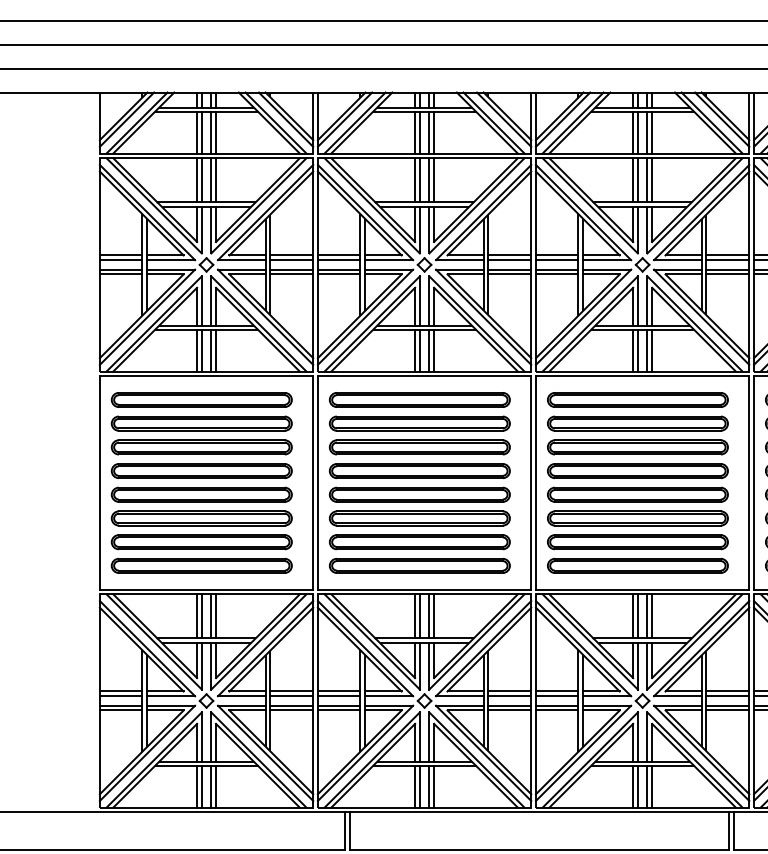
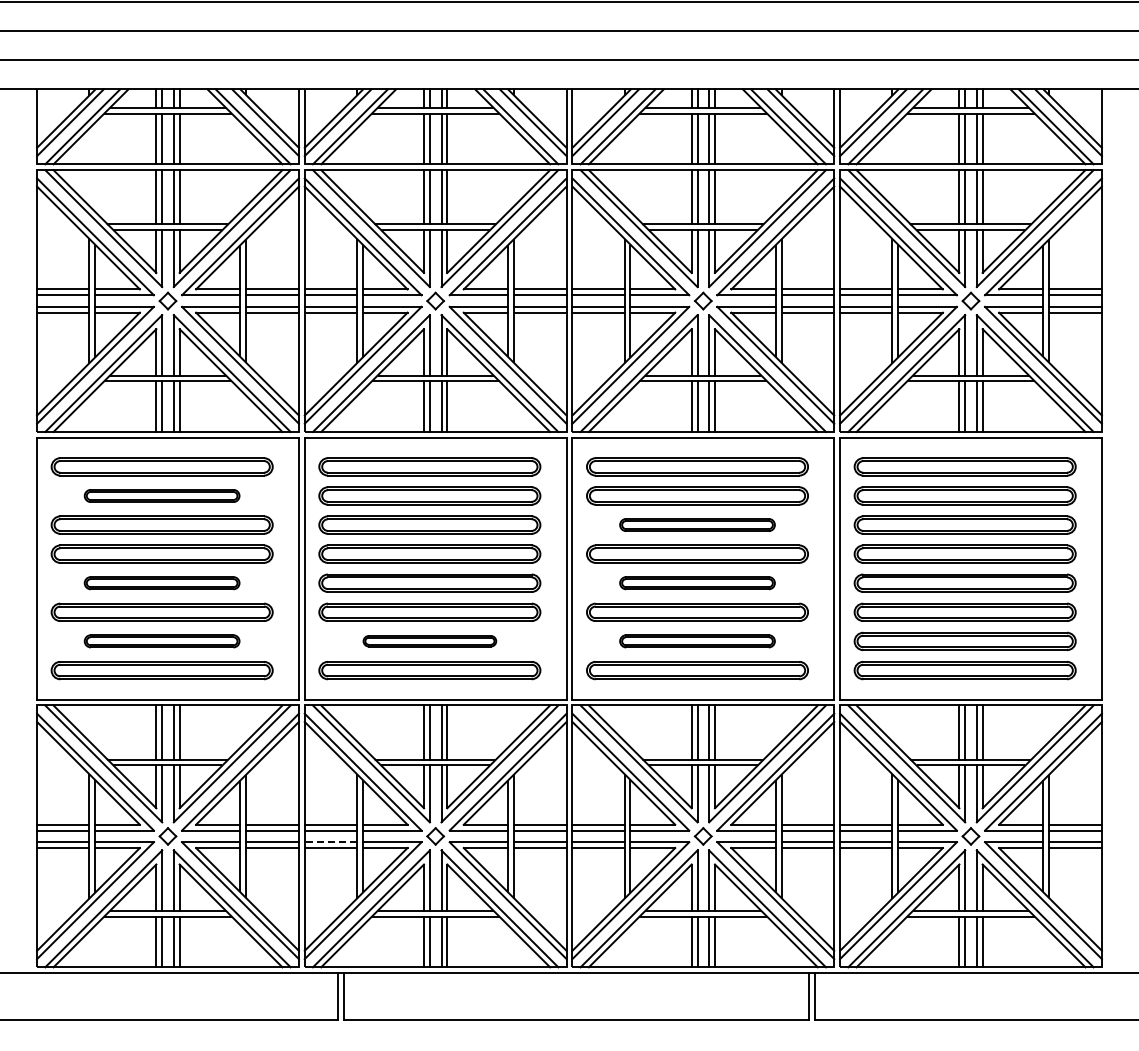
part: (201, 423) -> (161, 495), size x0.7
part: (637, 446) -> (697, 524), size x0.7
part: (201, 494) -> (161, 582), size x0.7
part: (637, 494) -> (697, 582), size x0.7
part: (201, 541) -> (161, 640), size x0.7
part: (419, 541) -> (429, 640), size x0.6
part: (637, 541) -> (697, 640), size x0.7
line: (338, 705) -> (330, 842), solid -> dashed

